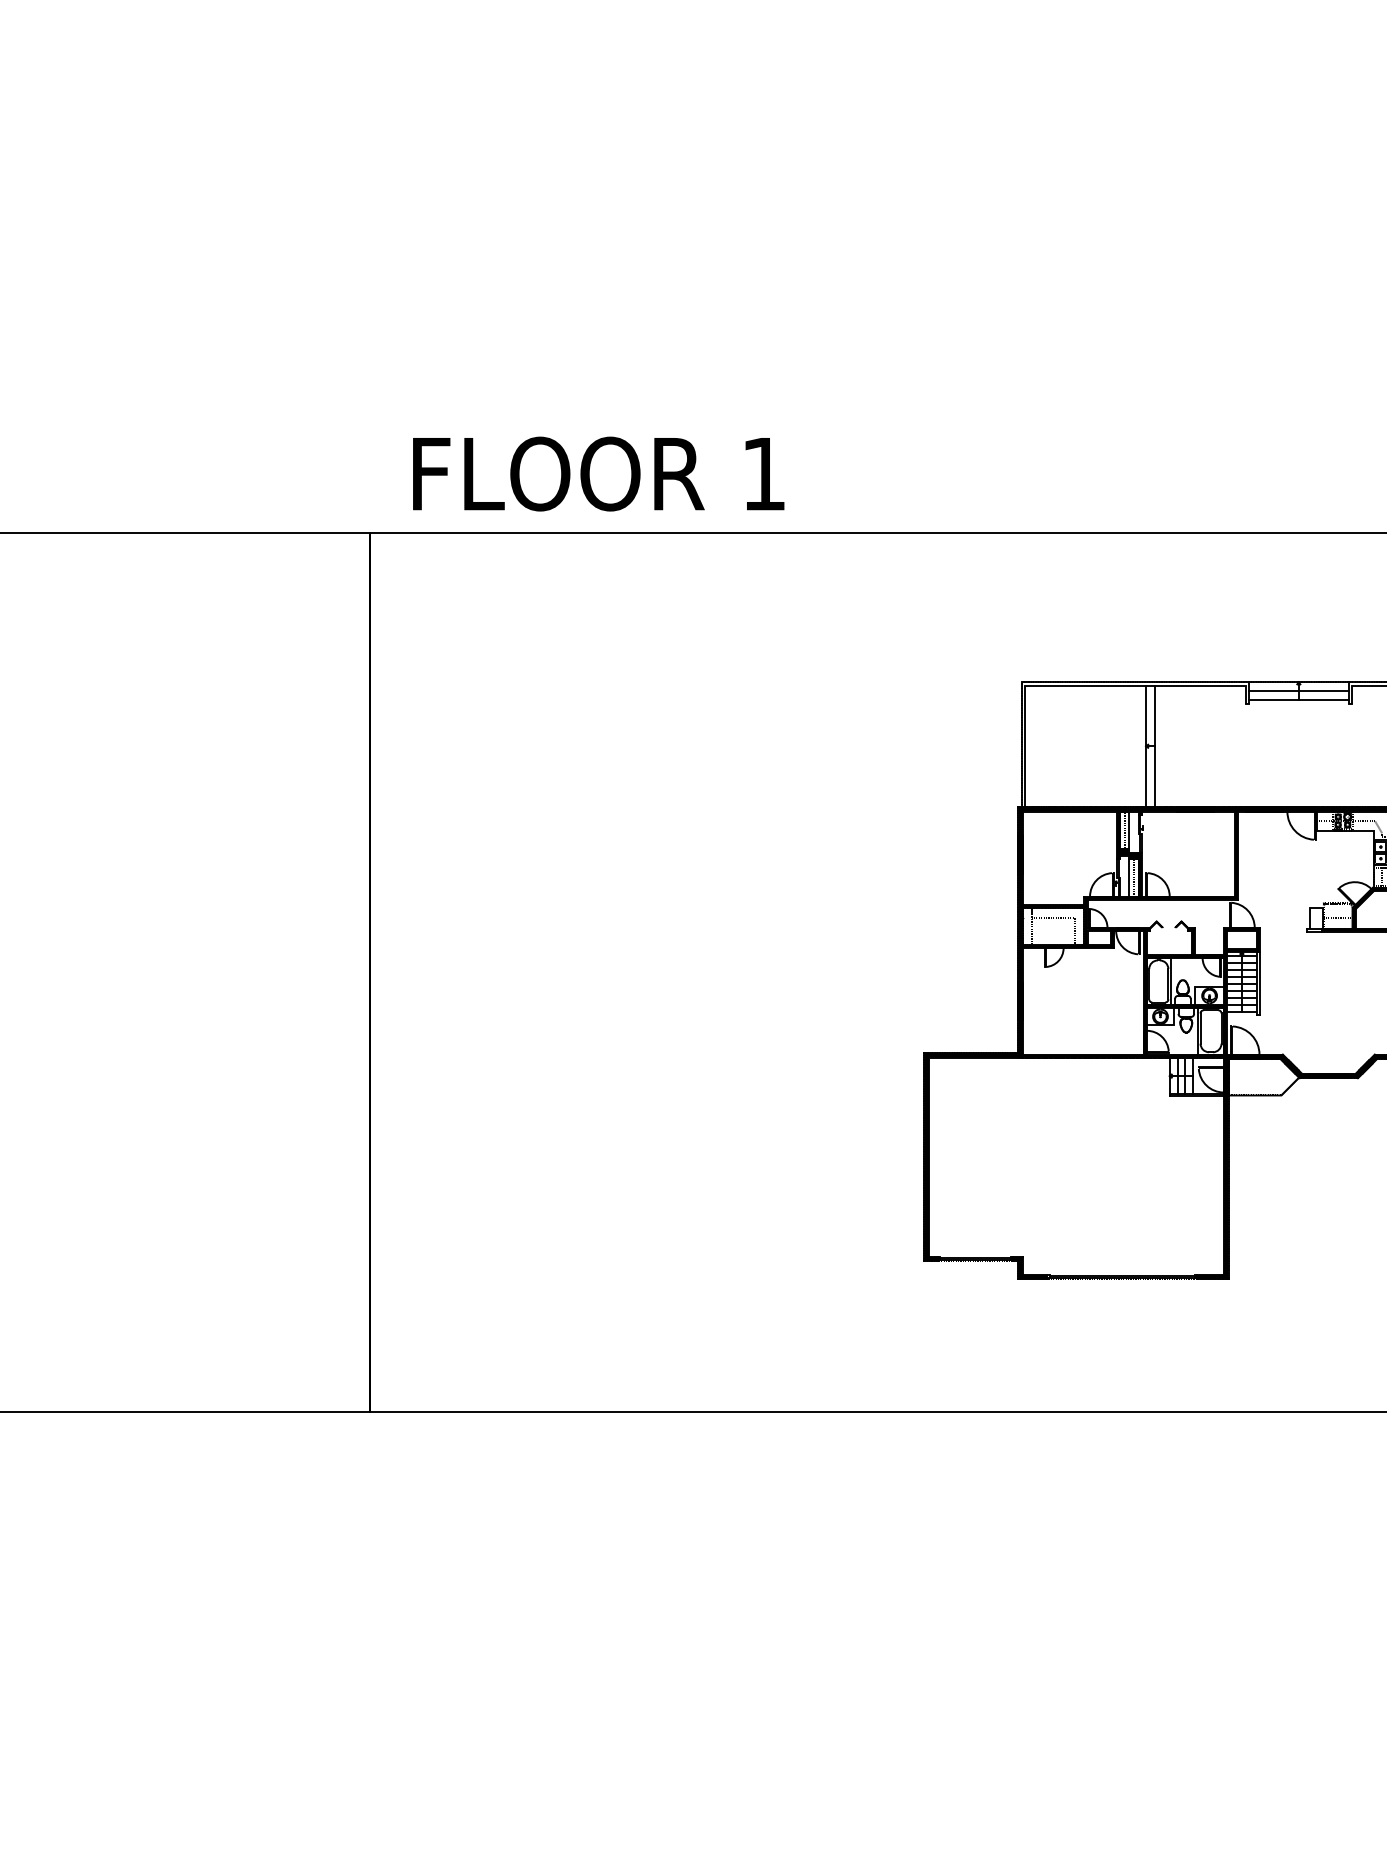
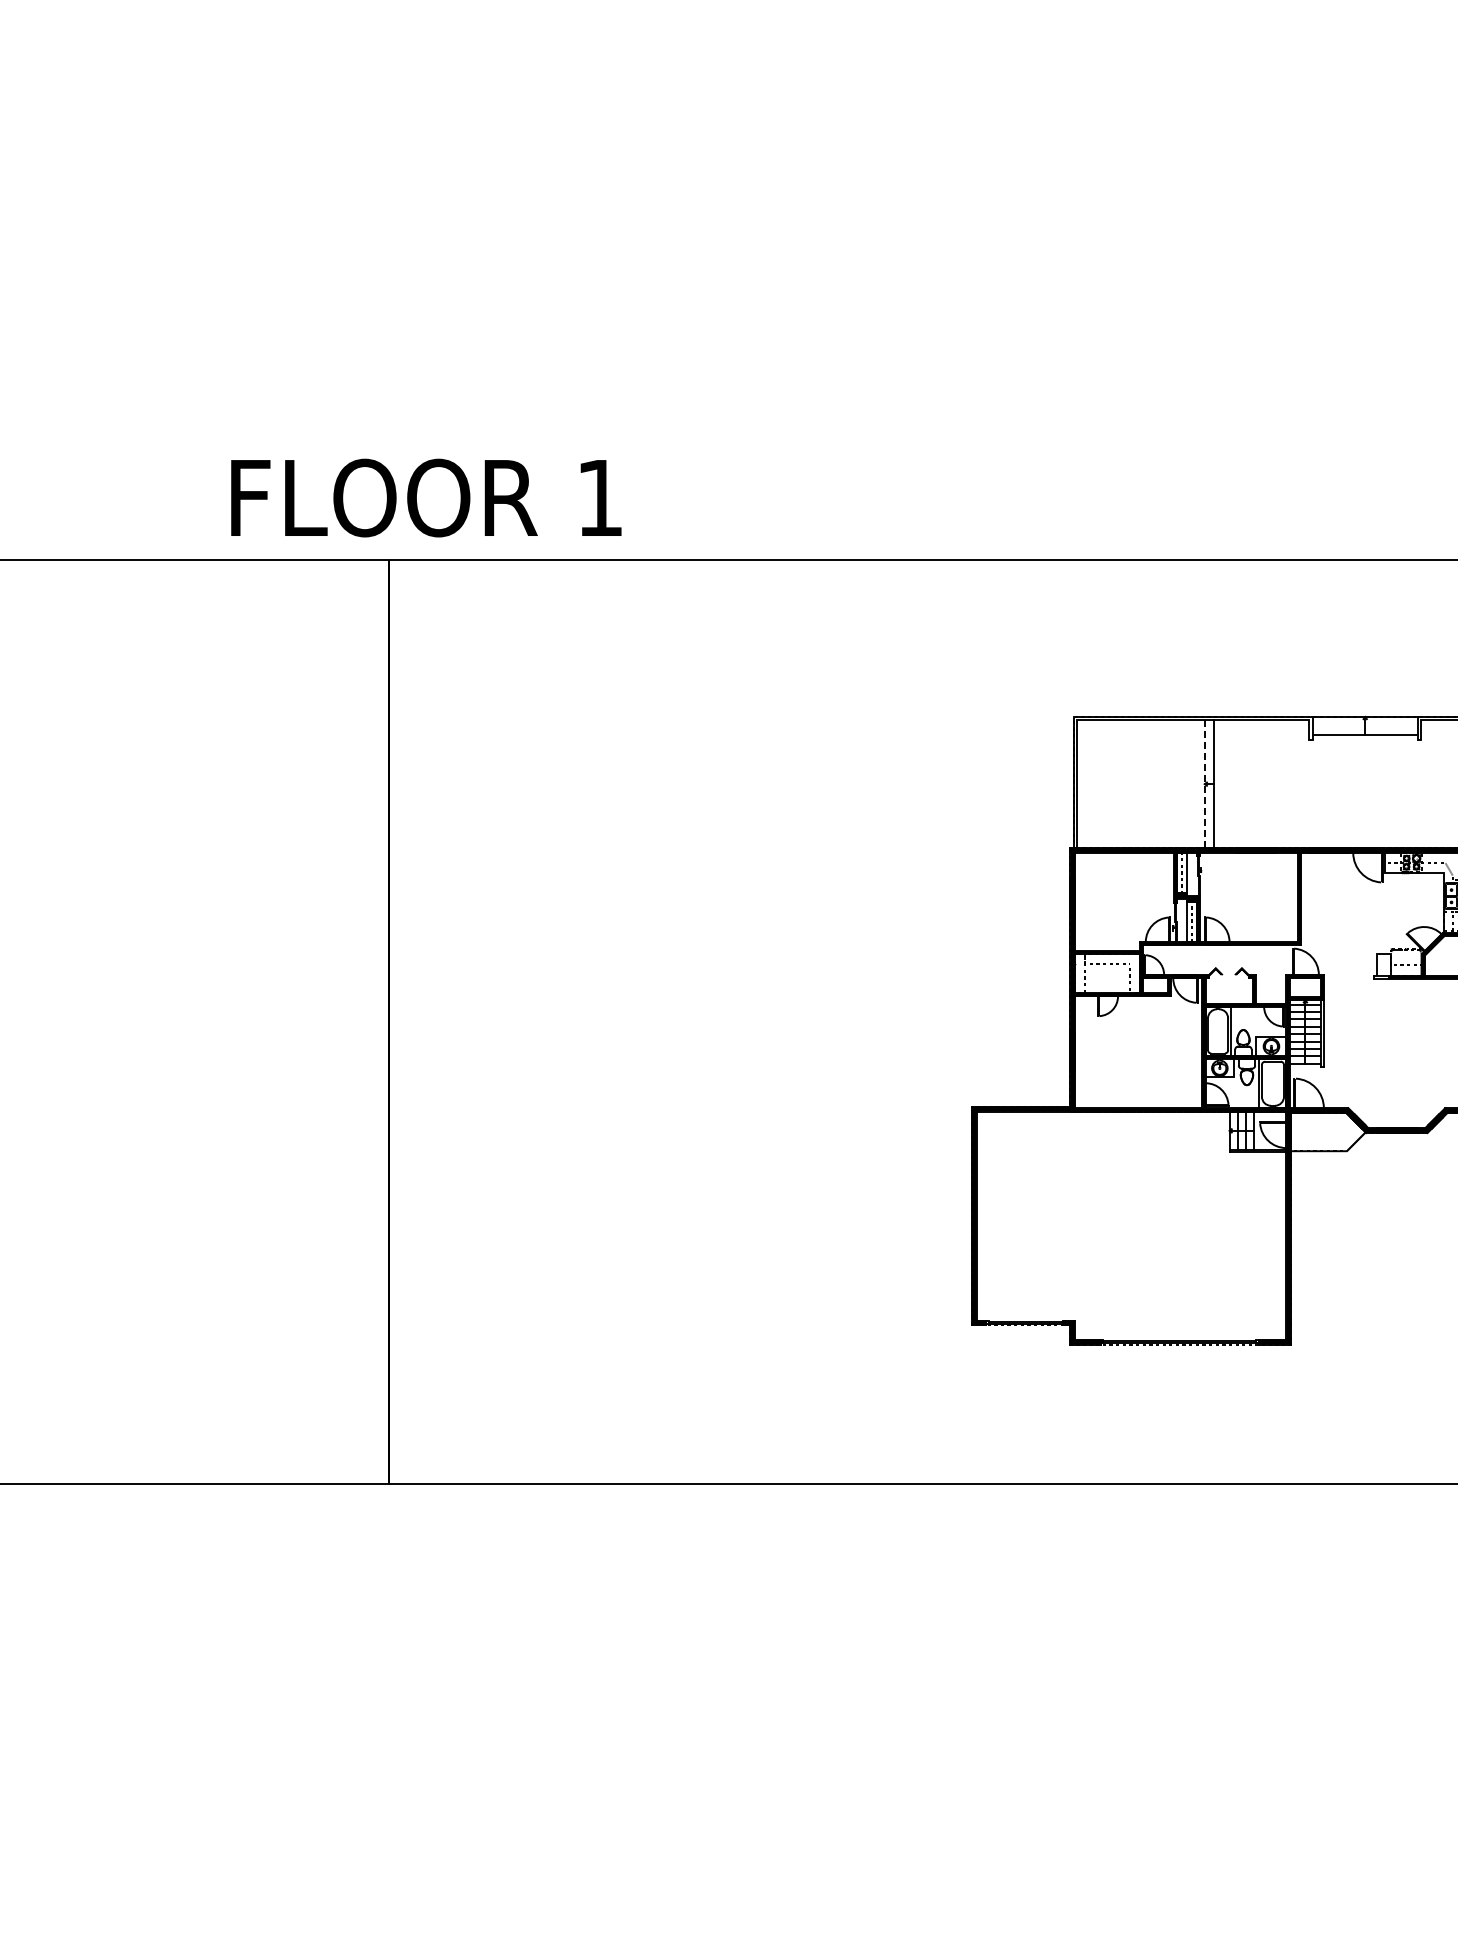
text: (598, 473) -> (426, 497), moved
line: (1298, 691) -> (1364, 726), removed
line: (1145, 746) -> (1204, 784), solid -> dashed

